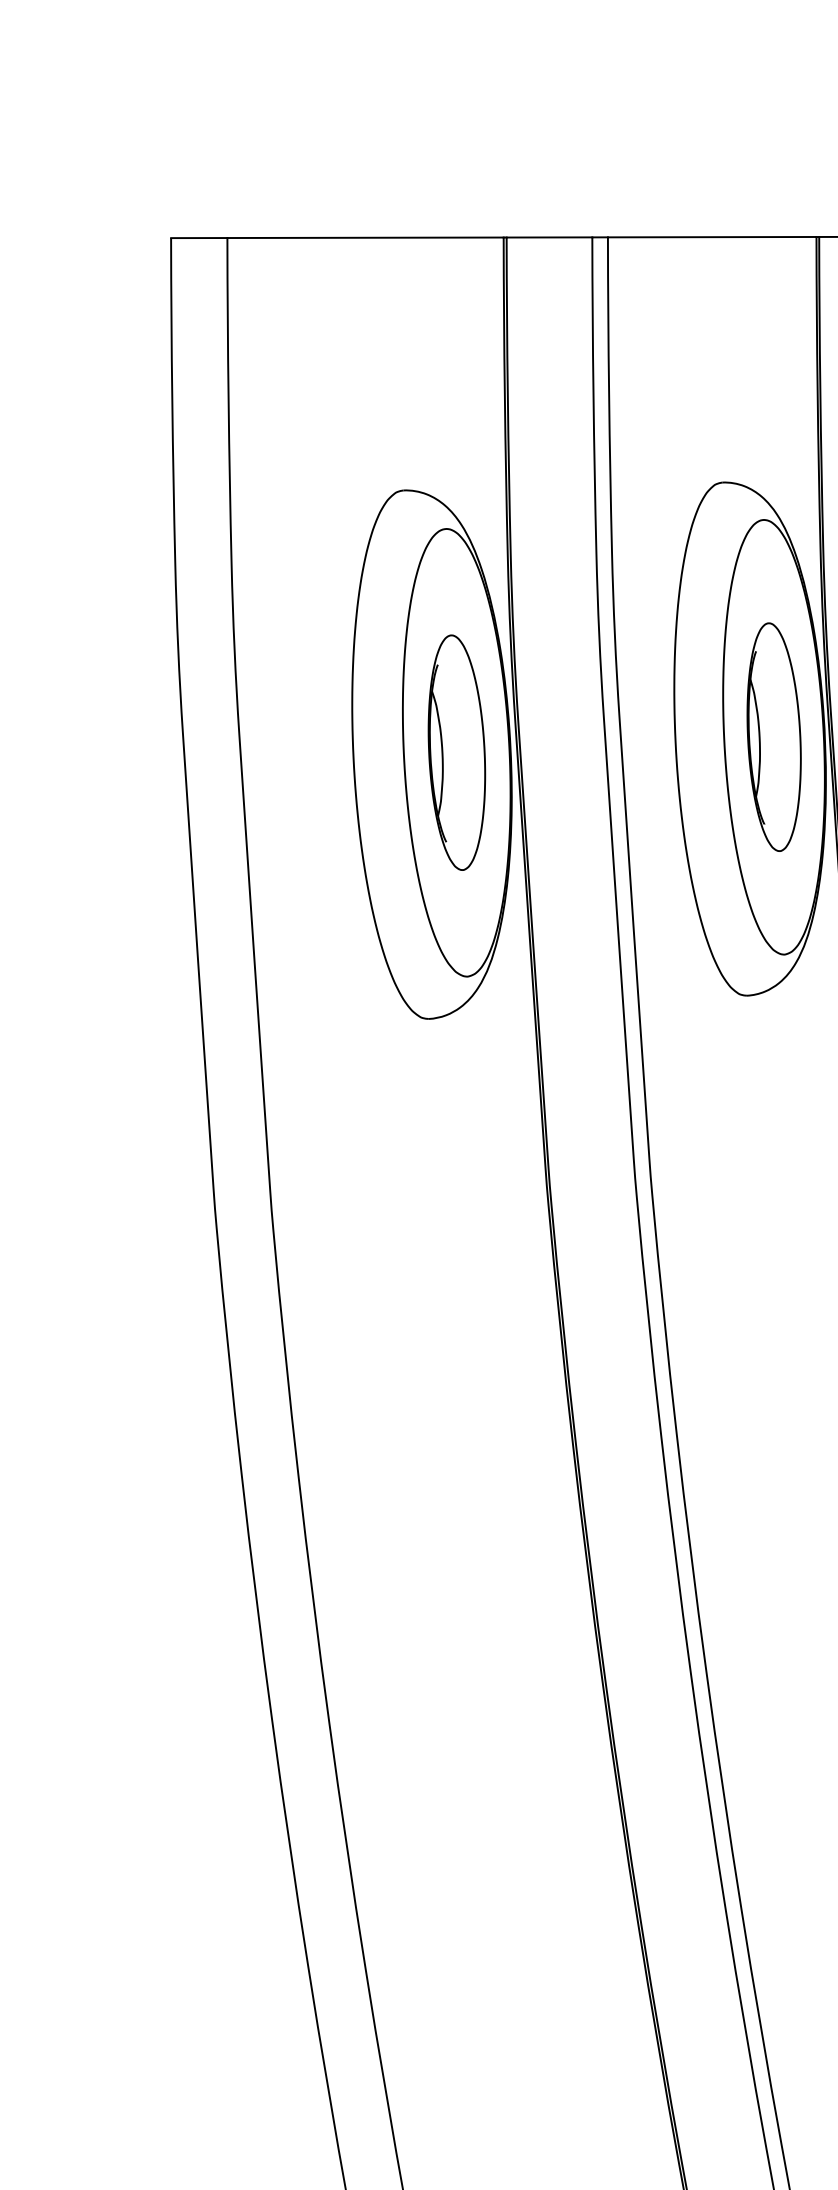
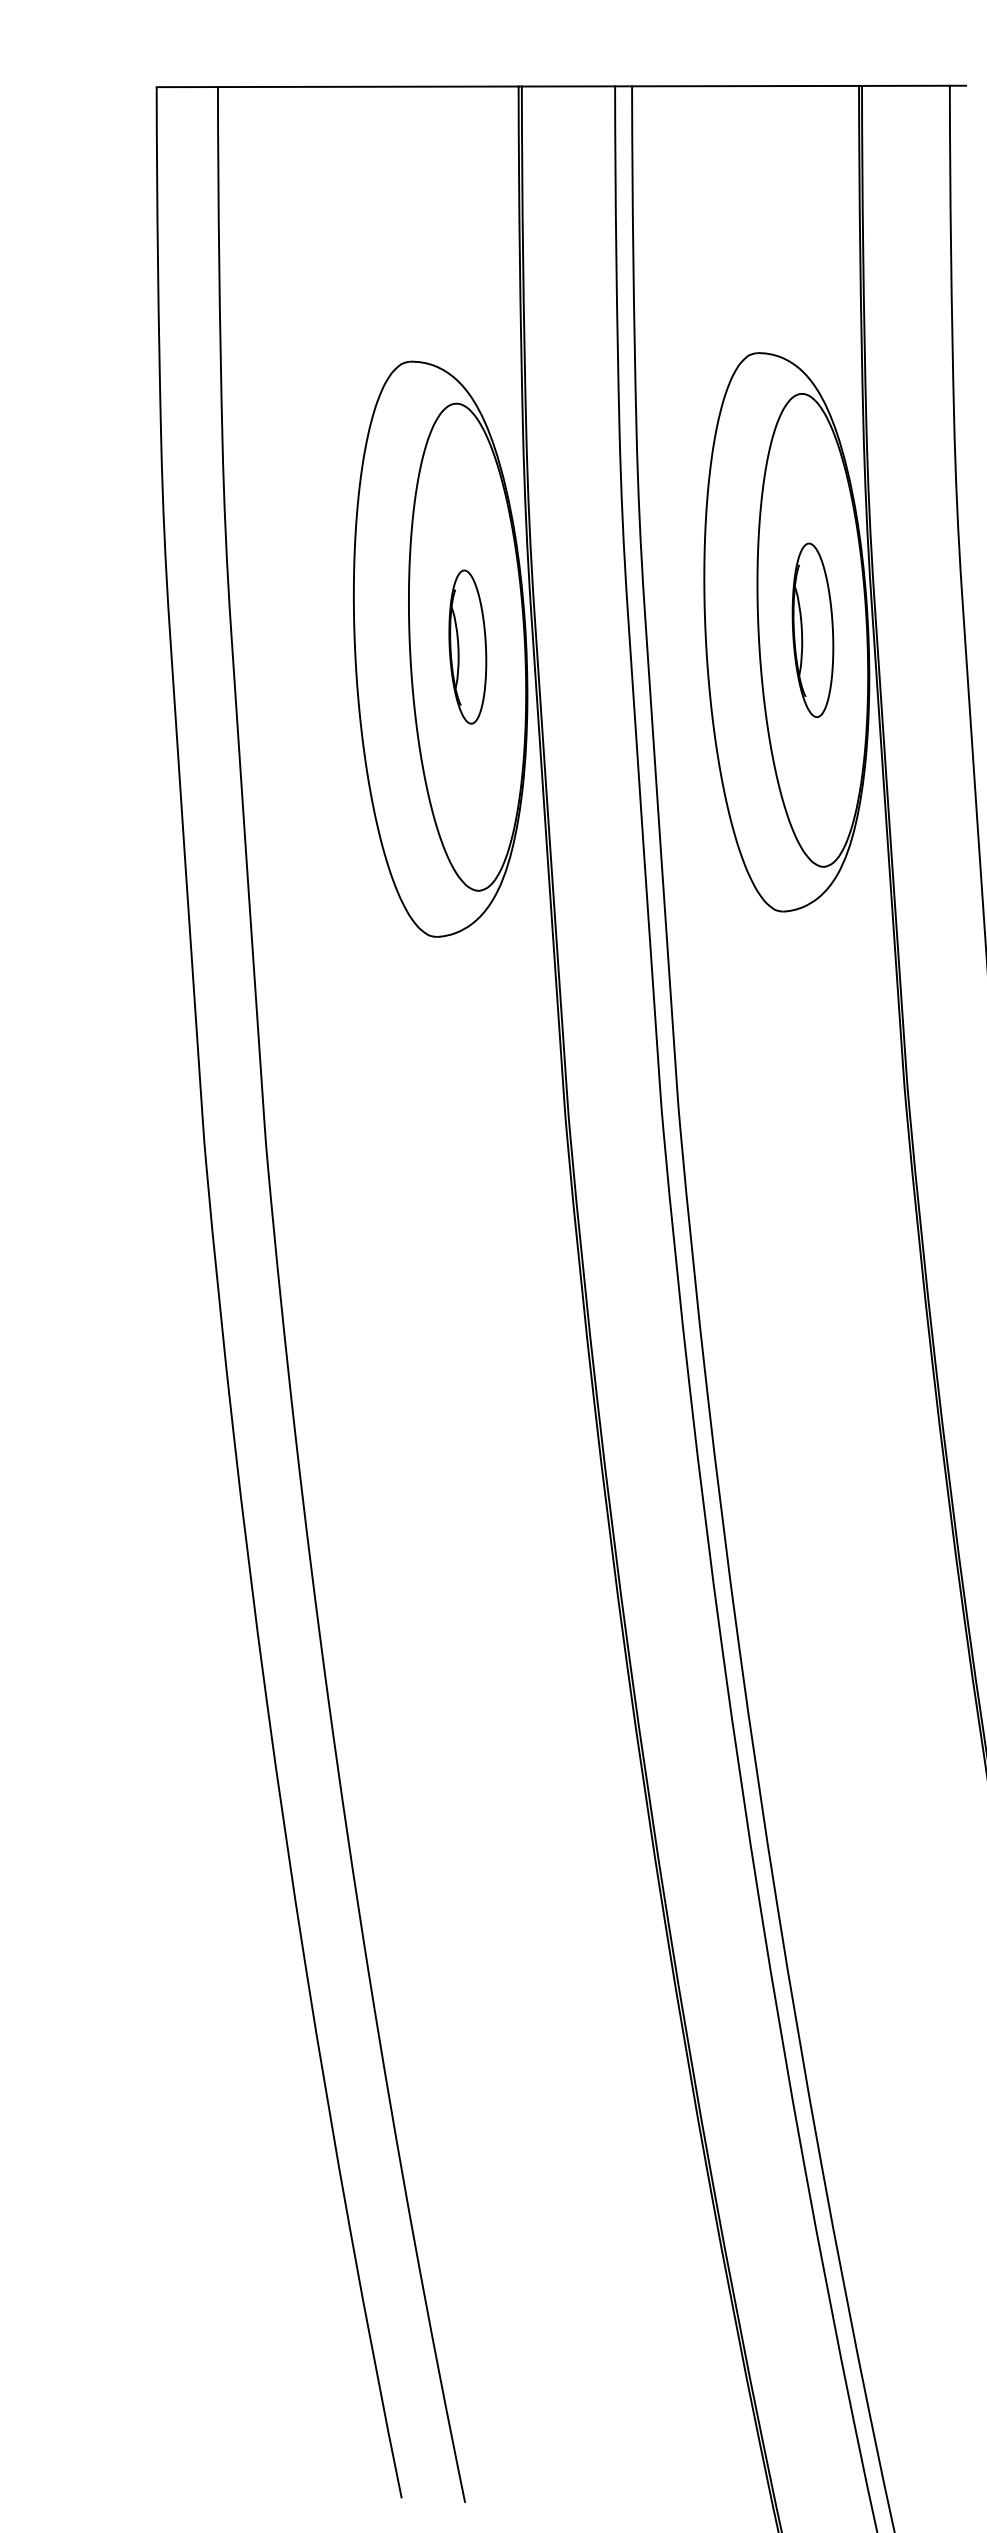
part: (773, 737) -> (812, 630), size x0.7
part: (456, 752) -> (467, 646), size x0.6

